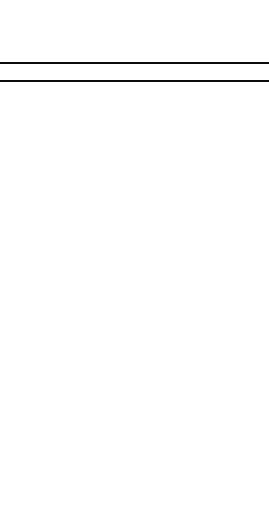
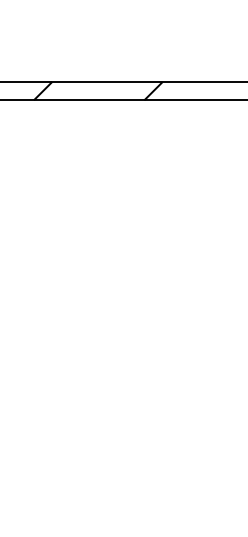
hatch: (143, 71) -> (98, 90), added

